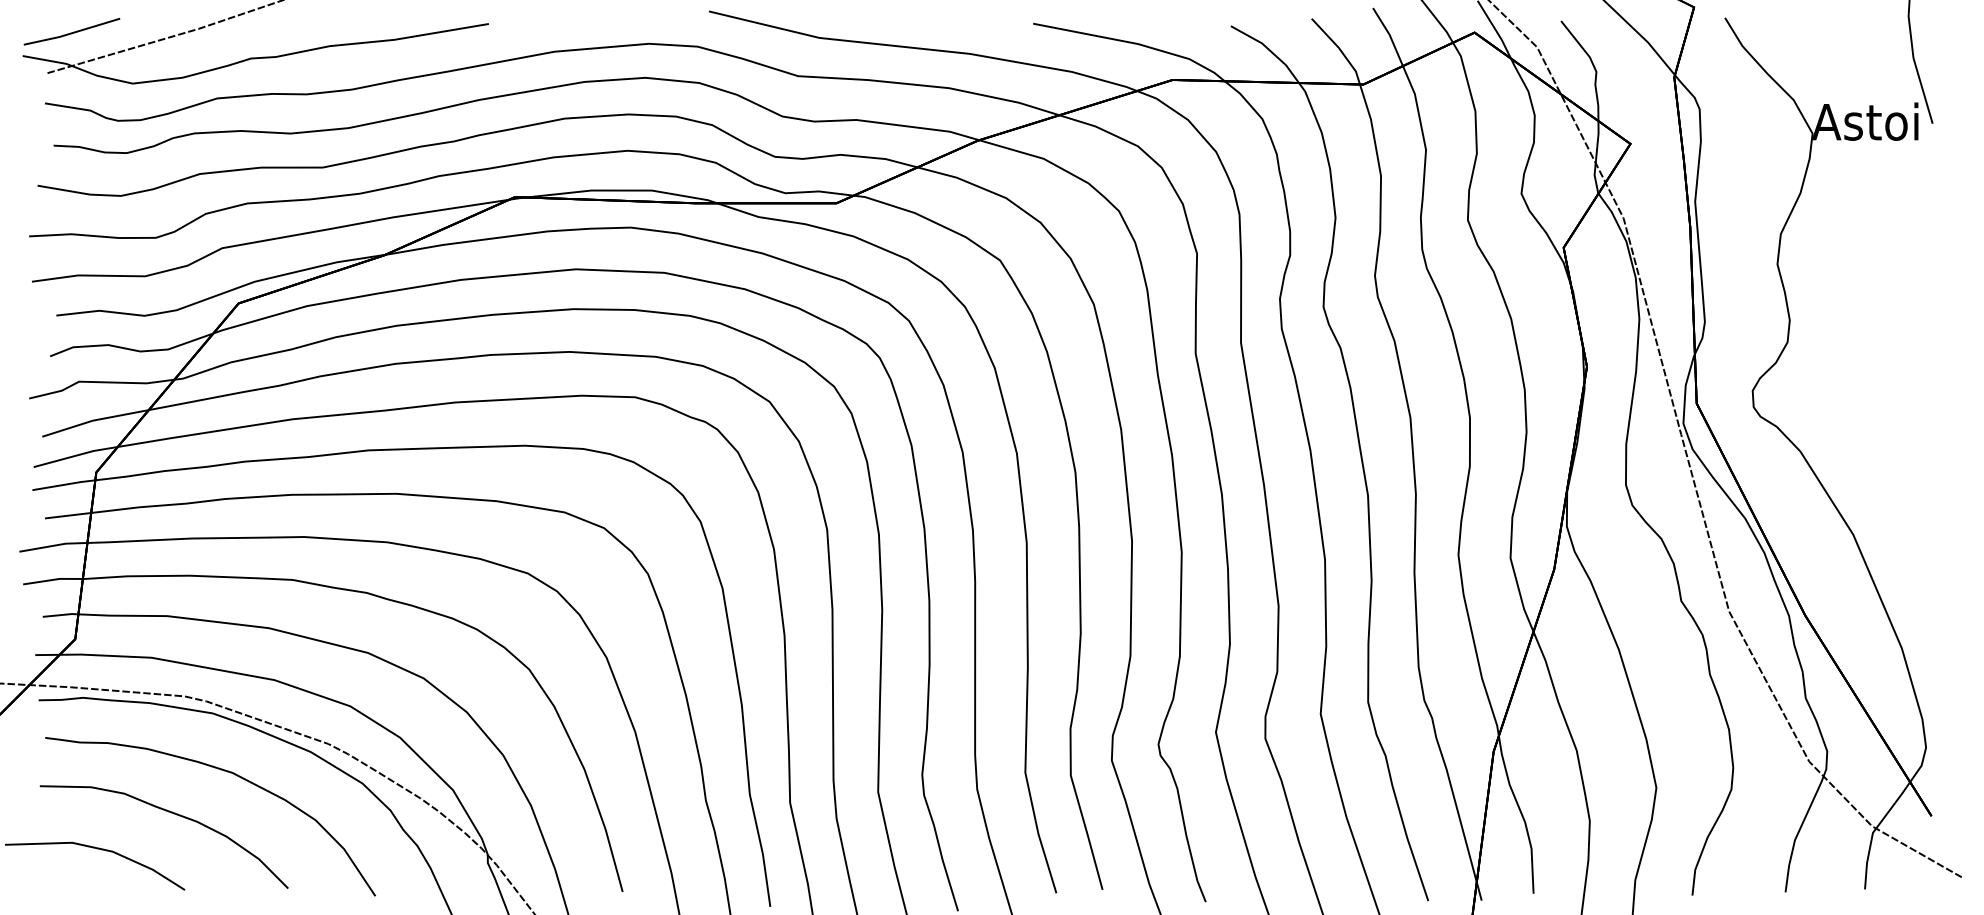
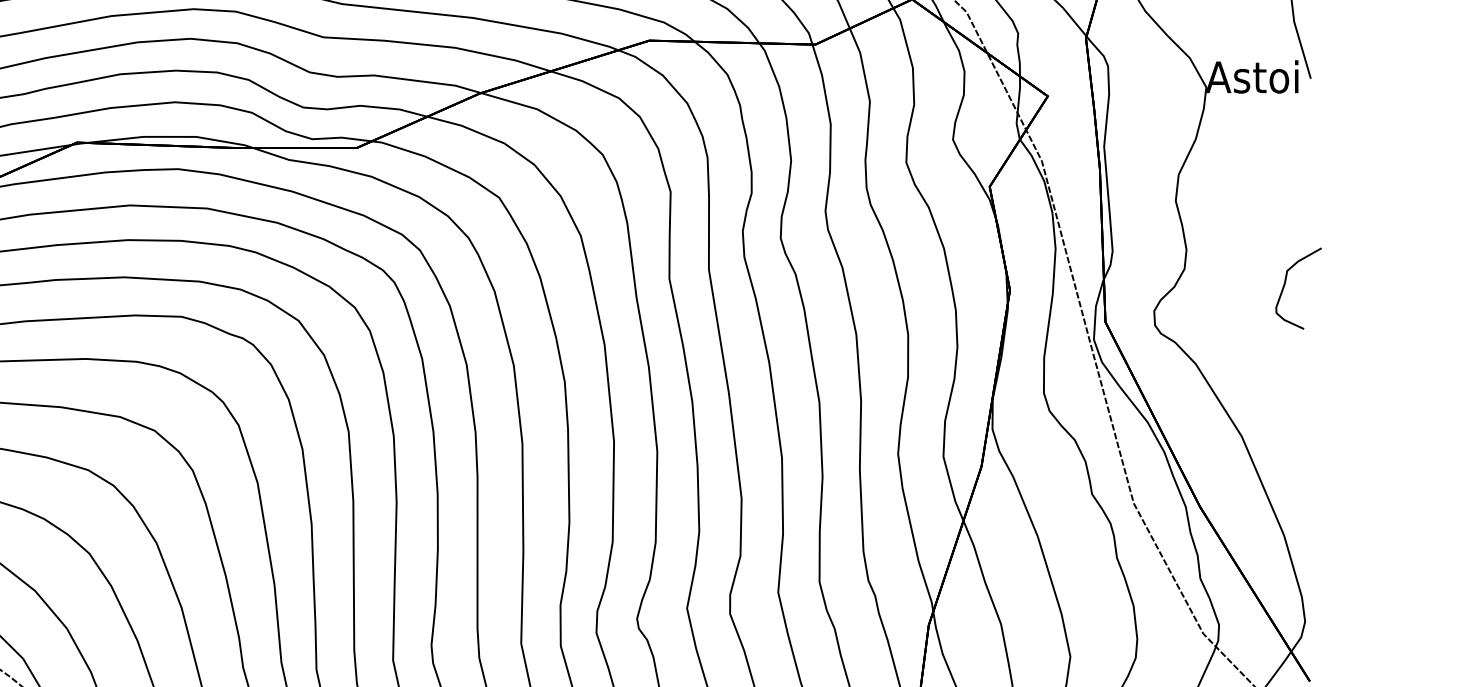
curve: (1903, 360) -> (1285, 284), added

